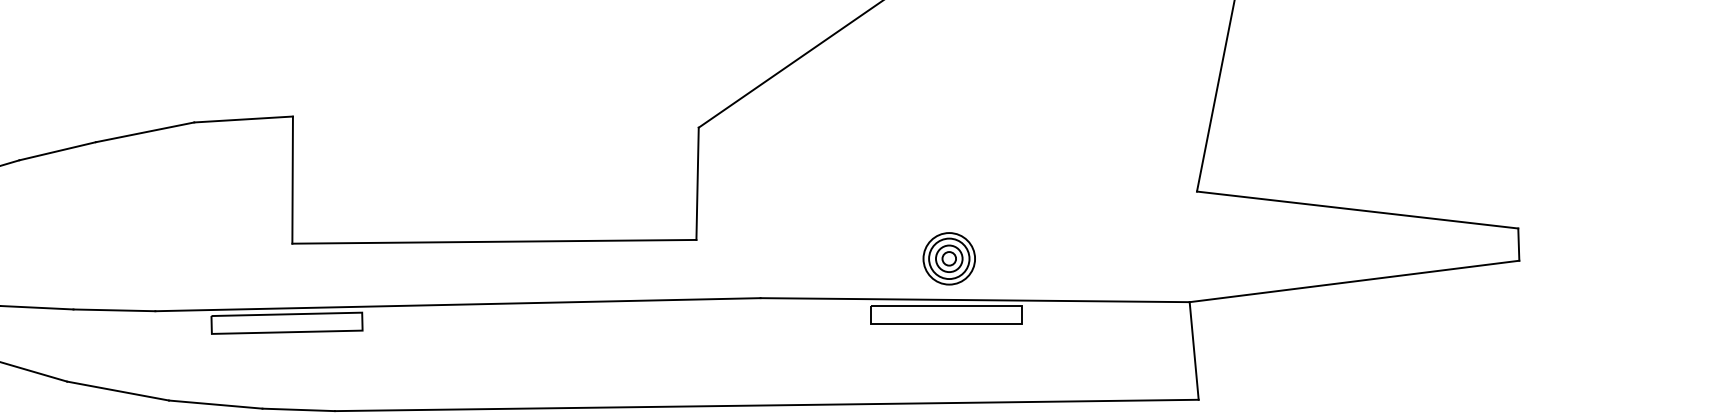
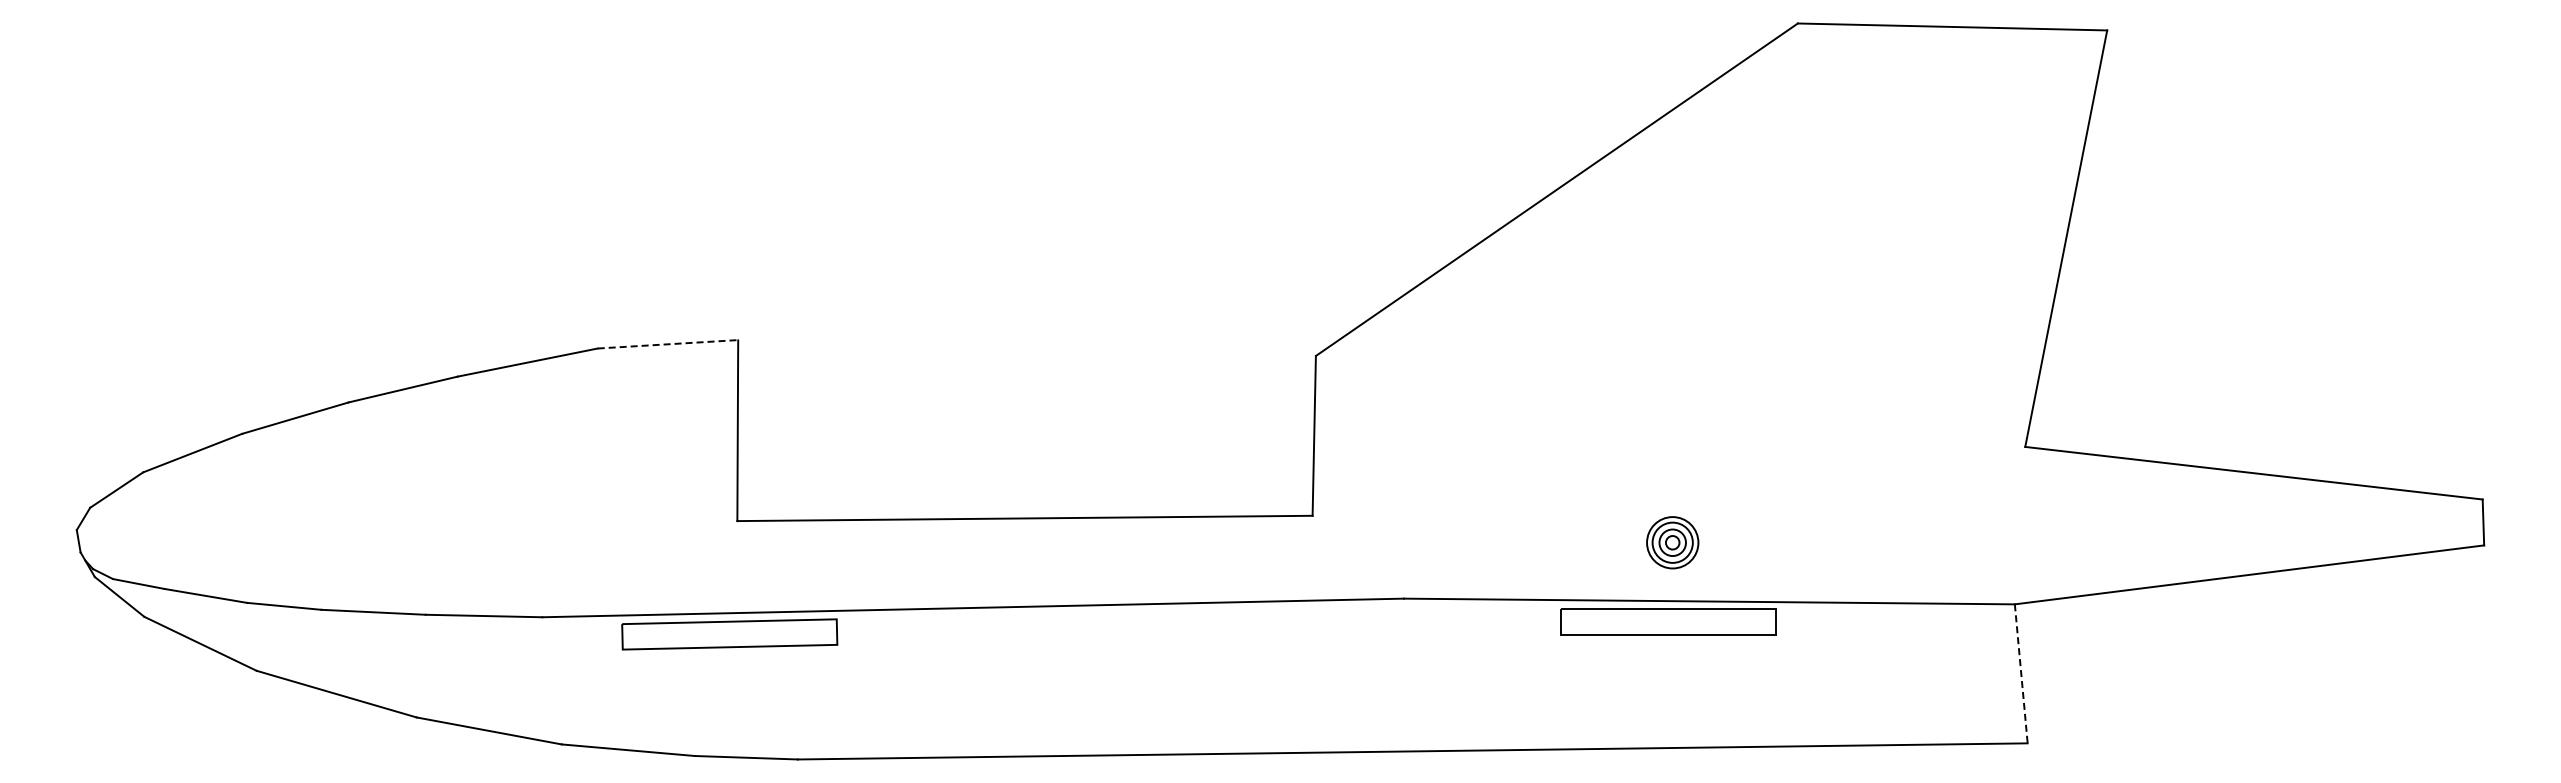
line: (244, 119) -> (668, 344), solid -> dashed
part: (949, 258) -> (1672, 542), size x0.7
line: (1194, 350) -> (2021, 673), solid -> dashed

